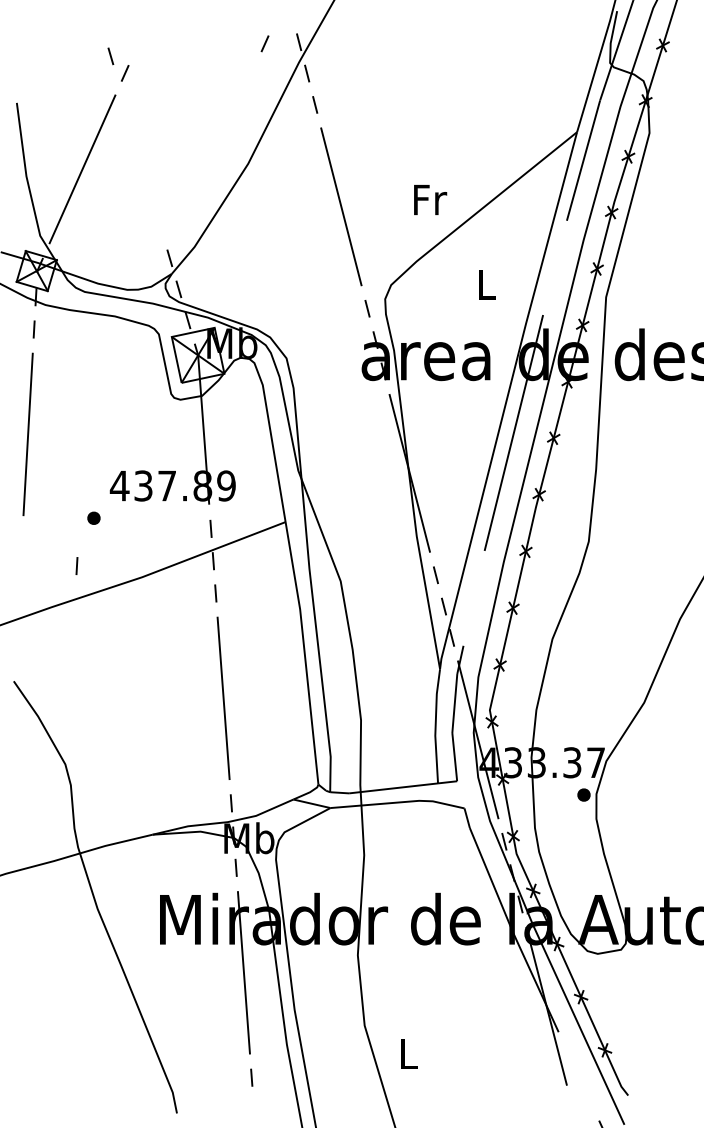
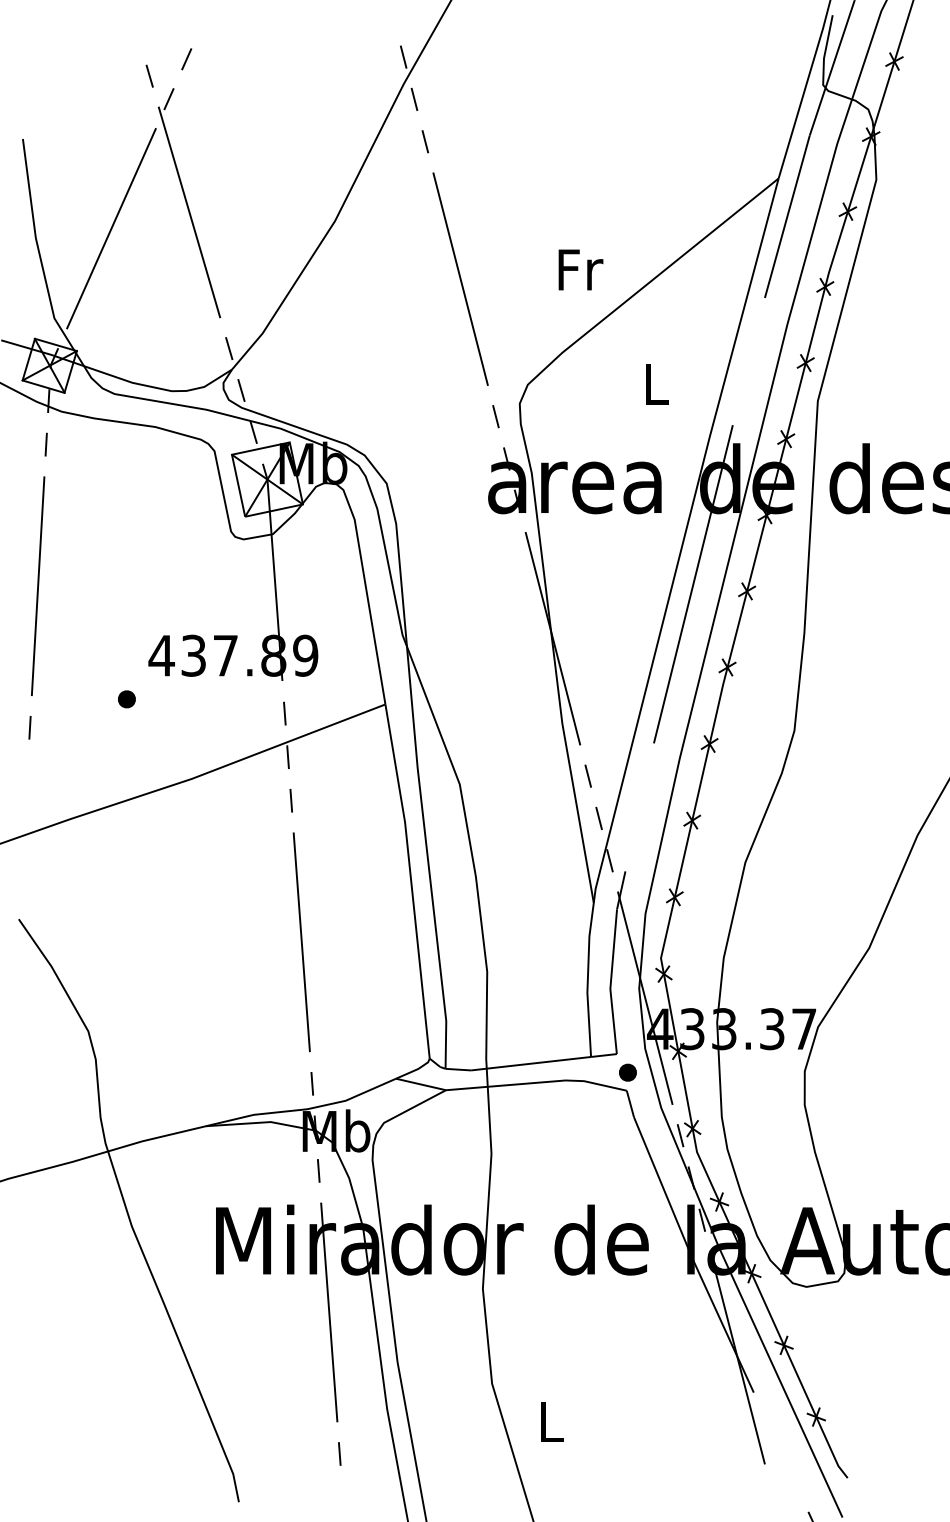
line: (264, 43) -> (186, 59), moved
line: (140, 157) -> (189, 212), added
line: (76, 565) -> (29, 727), moved
part: (583, 794) -> (627, 1072), moved

